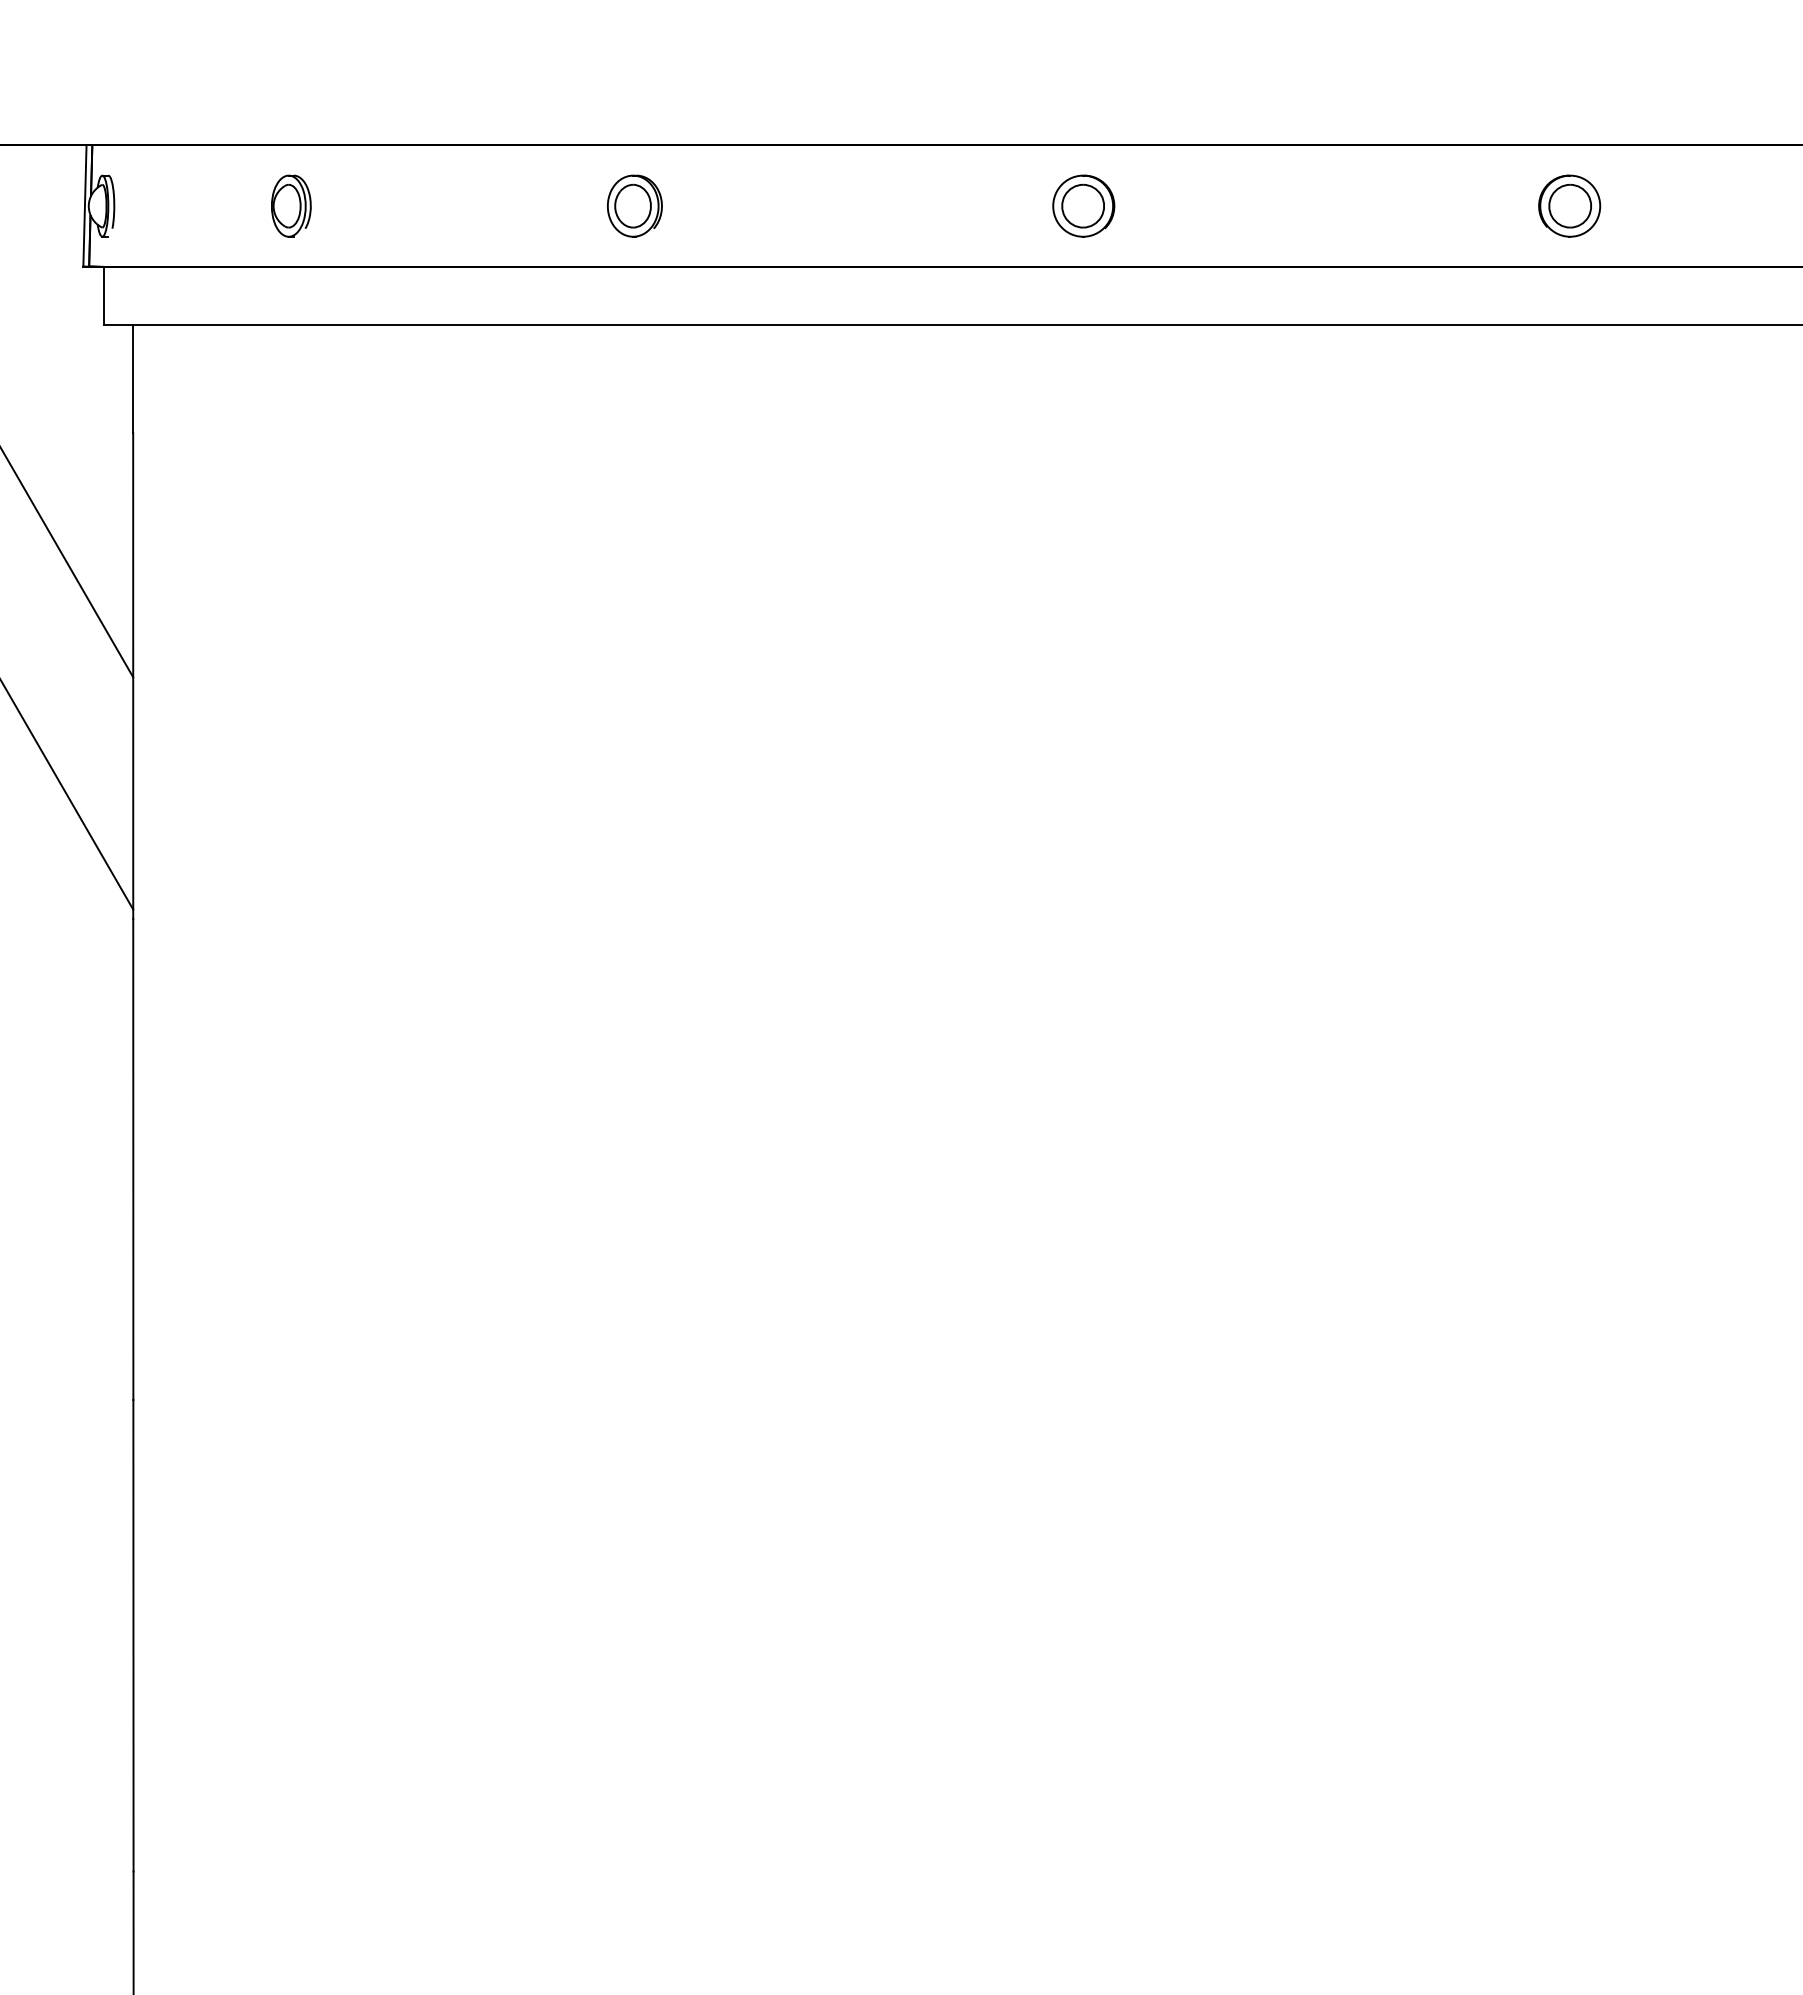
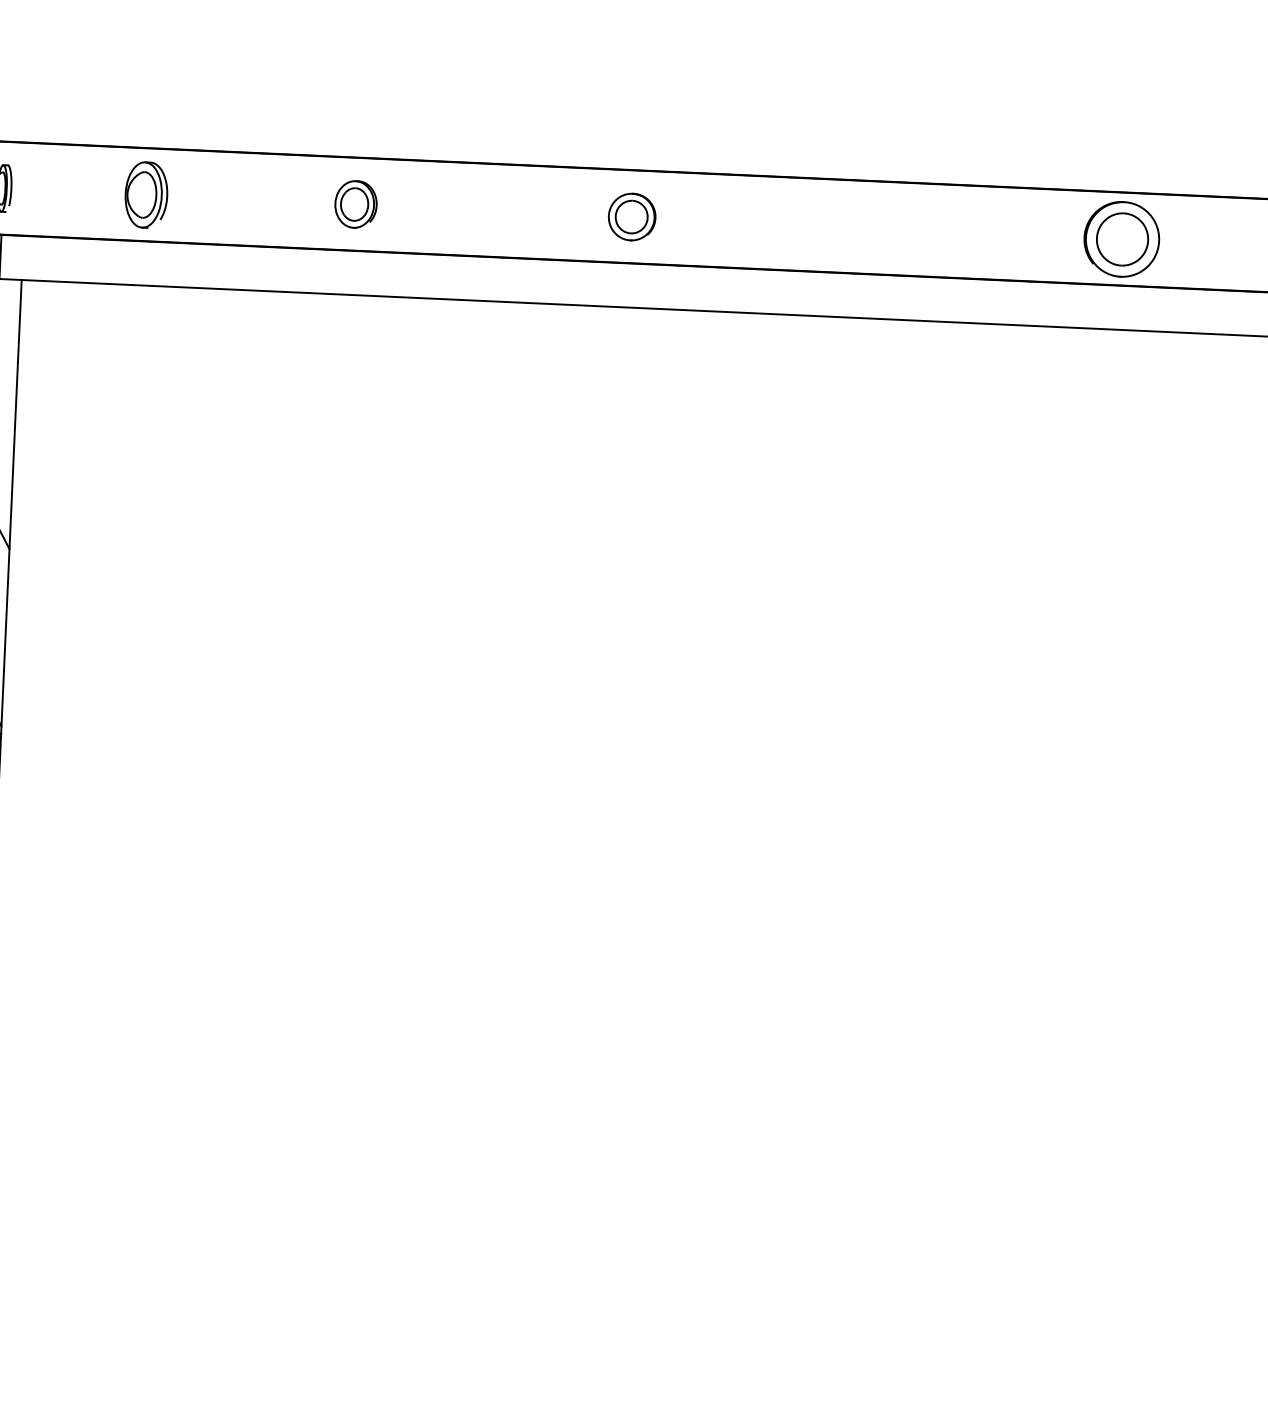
part: (291, 205) -> (146, 194), size x1.4
part: (634, 205) -> (355, 204), moved
part: (1083, 205) -> (631, 216), moved
part: (1569, 205) -> (1121, 238), size x1.6

